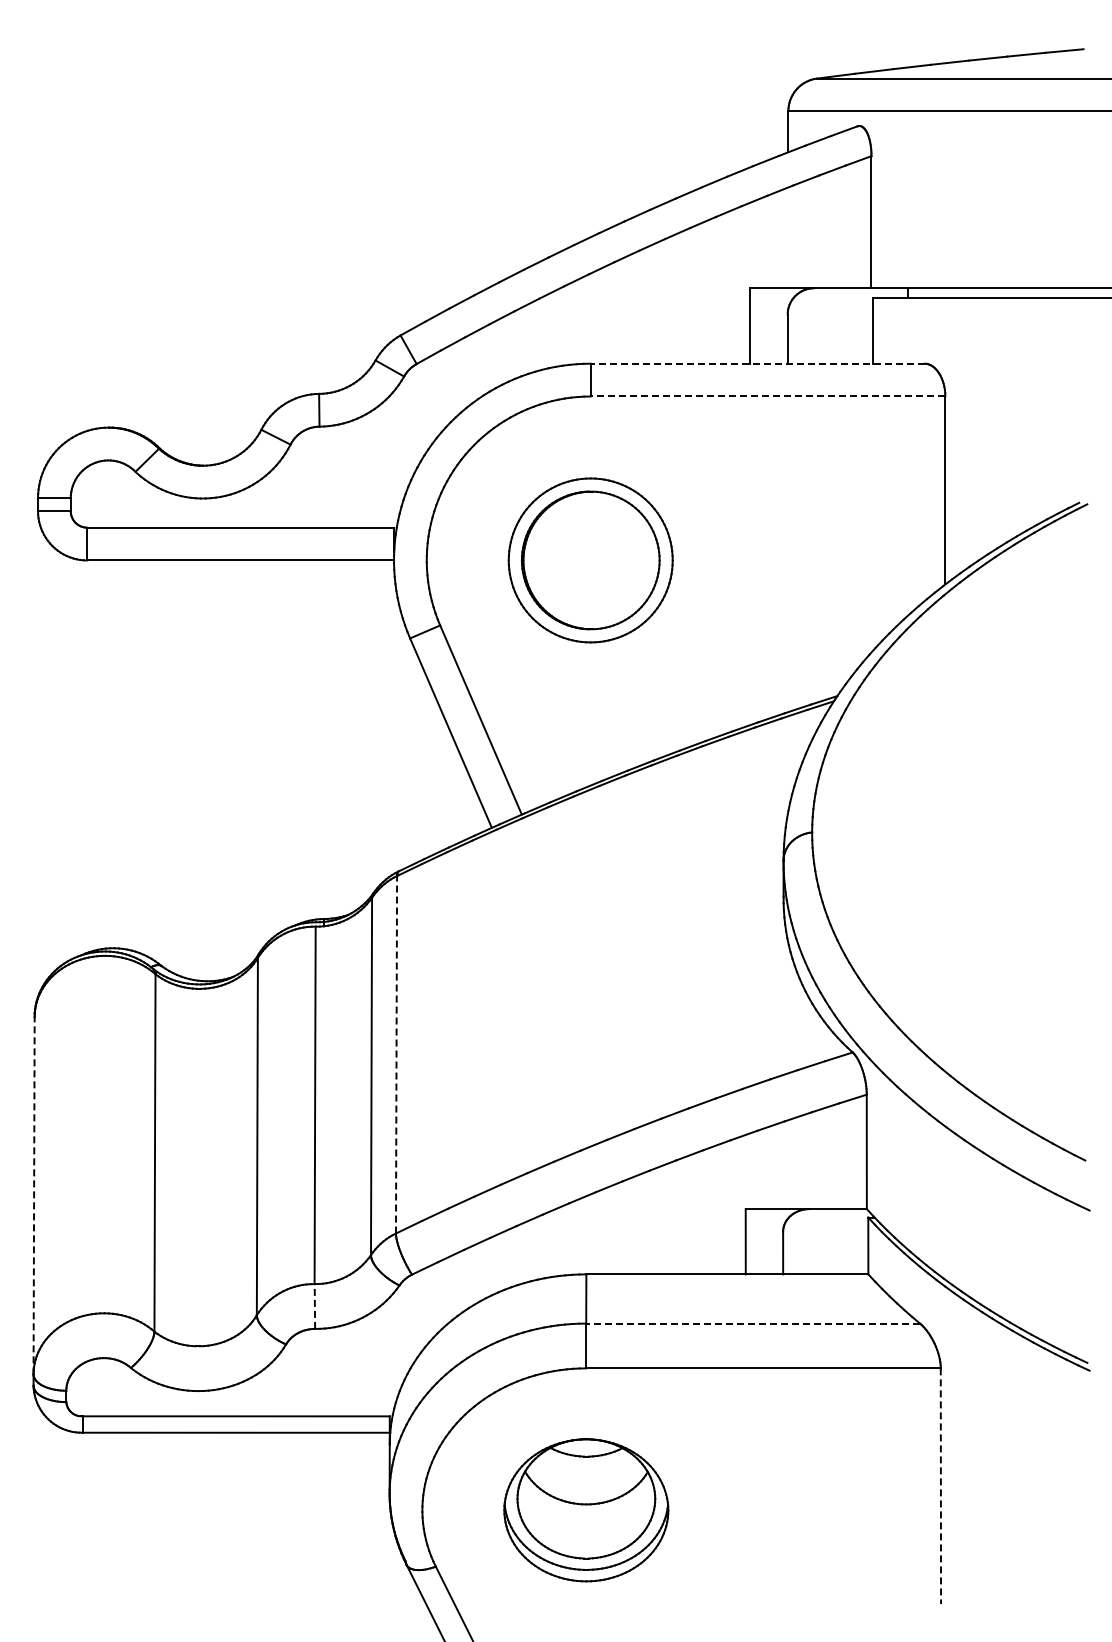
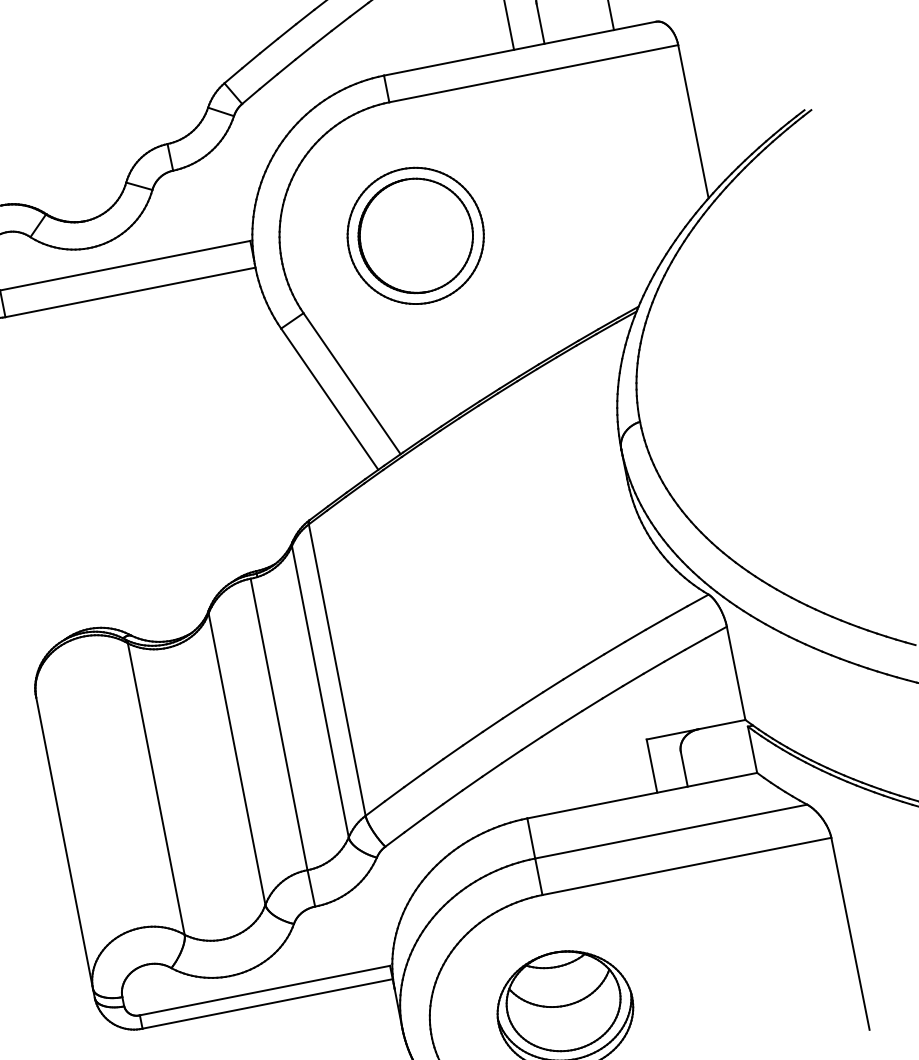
line: (757, 363) -> (519, 48), dashed -> solid
line: (767, 396) -> (533, 73), dashed -> solid
line: (396, 1054) -> (337, 669), dashed -> solid
line: (34, 1195) -> (64, 843), dashed -> solid
line: (314, 1306) -> (311, 888), dashed -> solid
line: (753, 1323) -> (671, 831), dashed -> solid
line: (940, 1486) -> (850, 934), dashed -> solid

